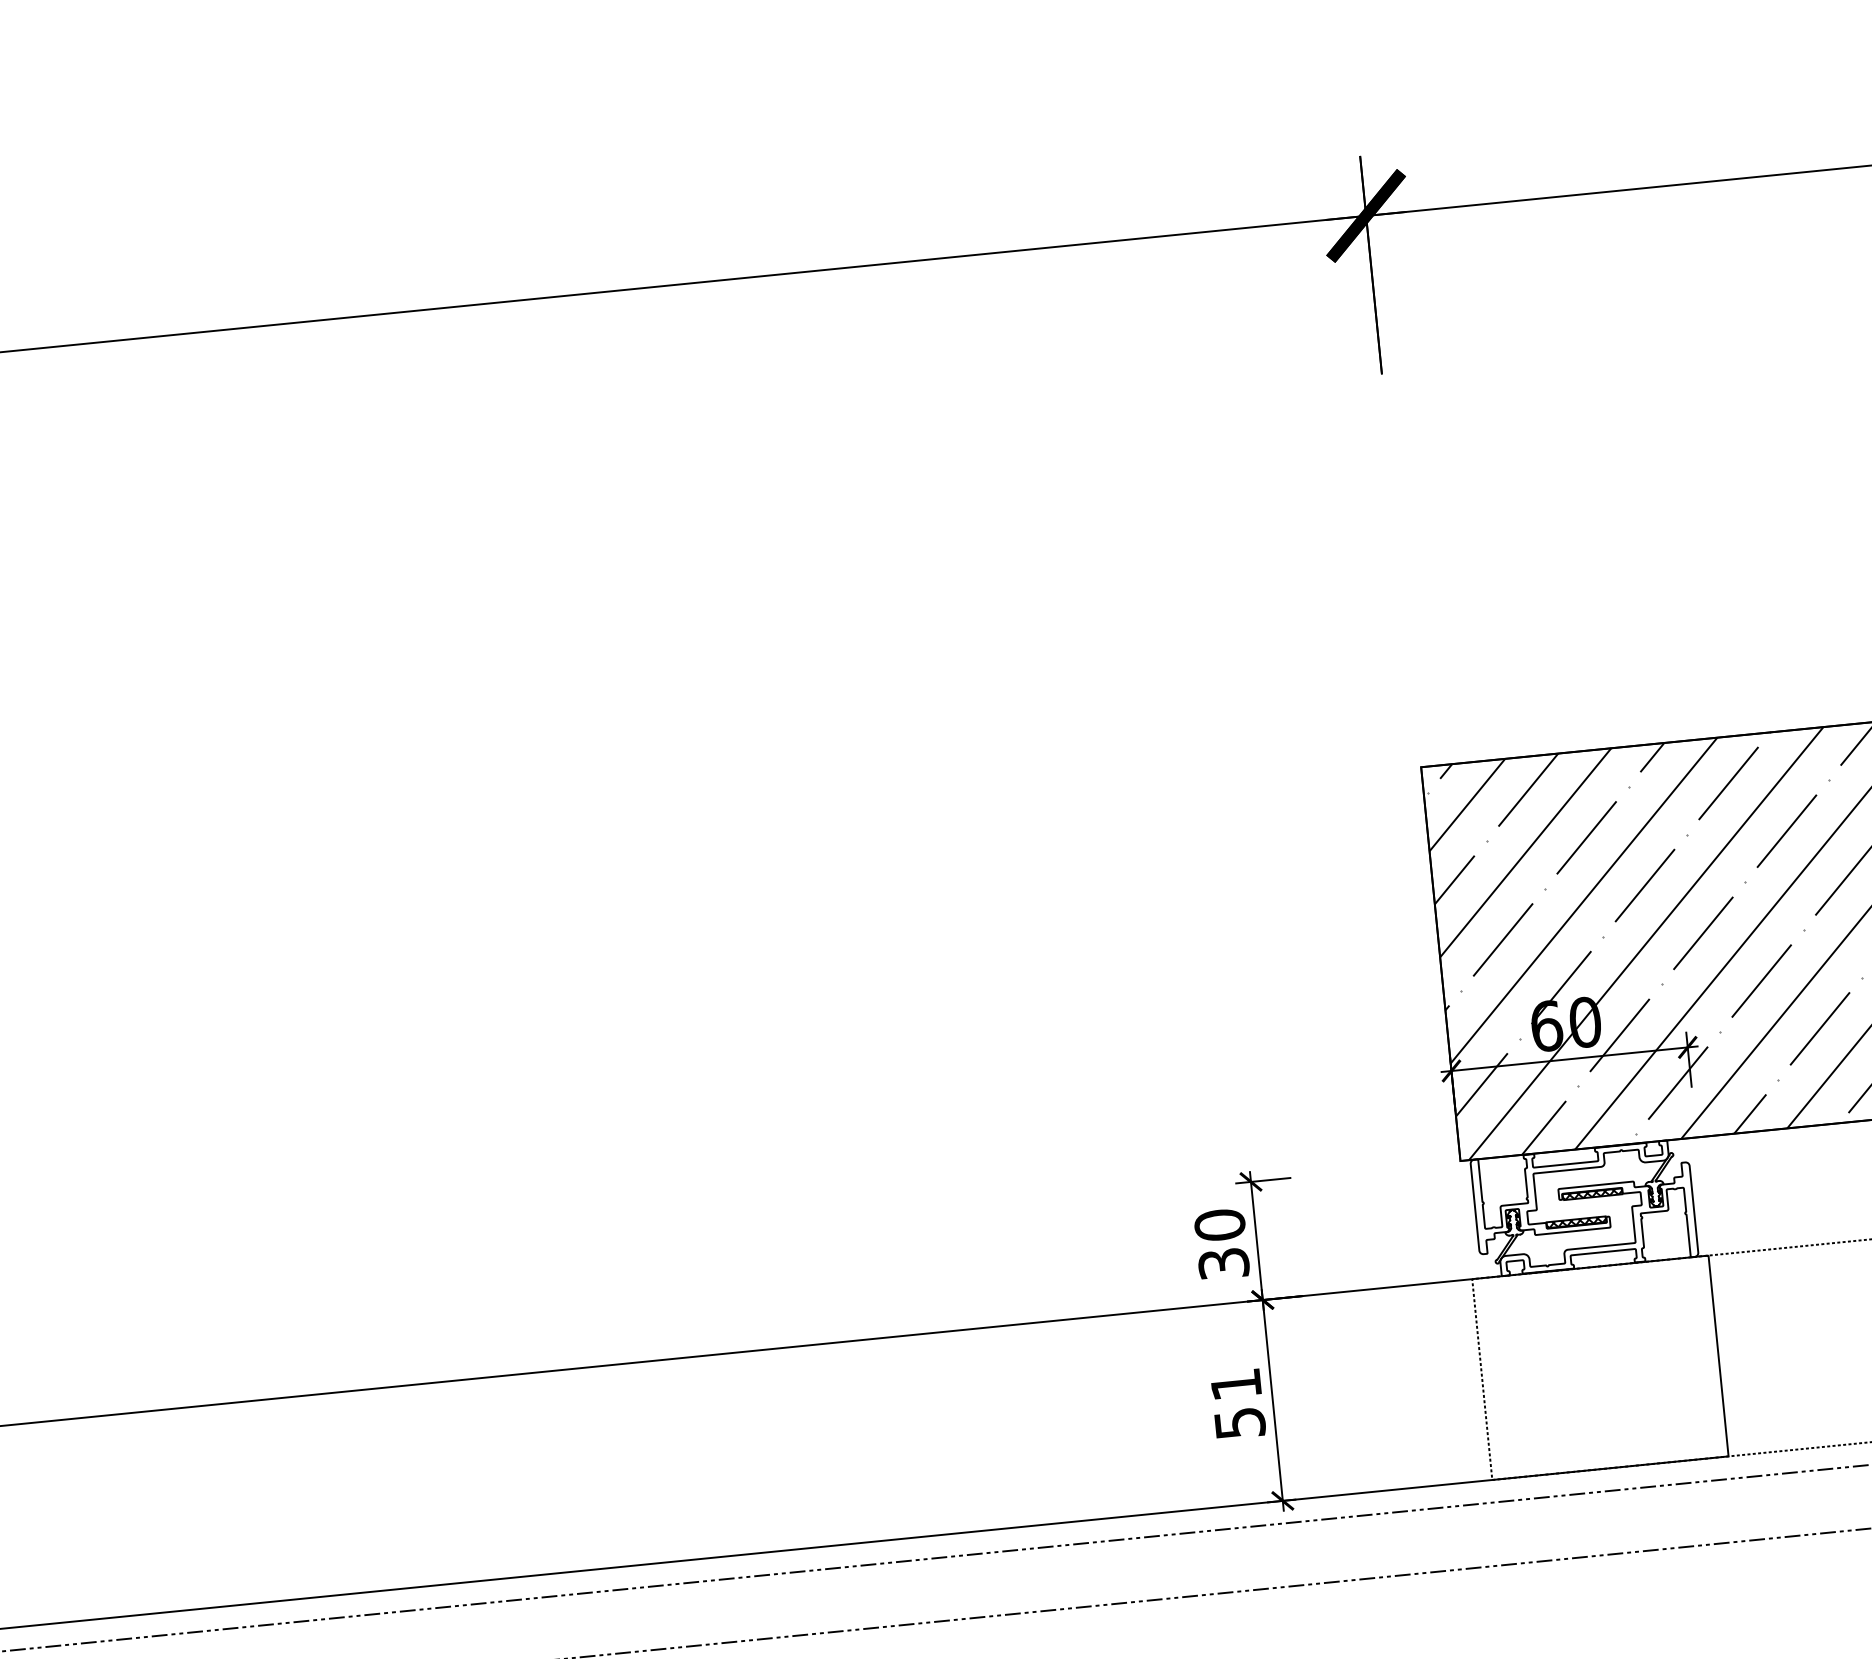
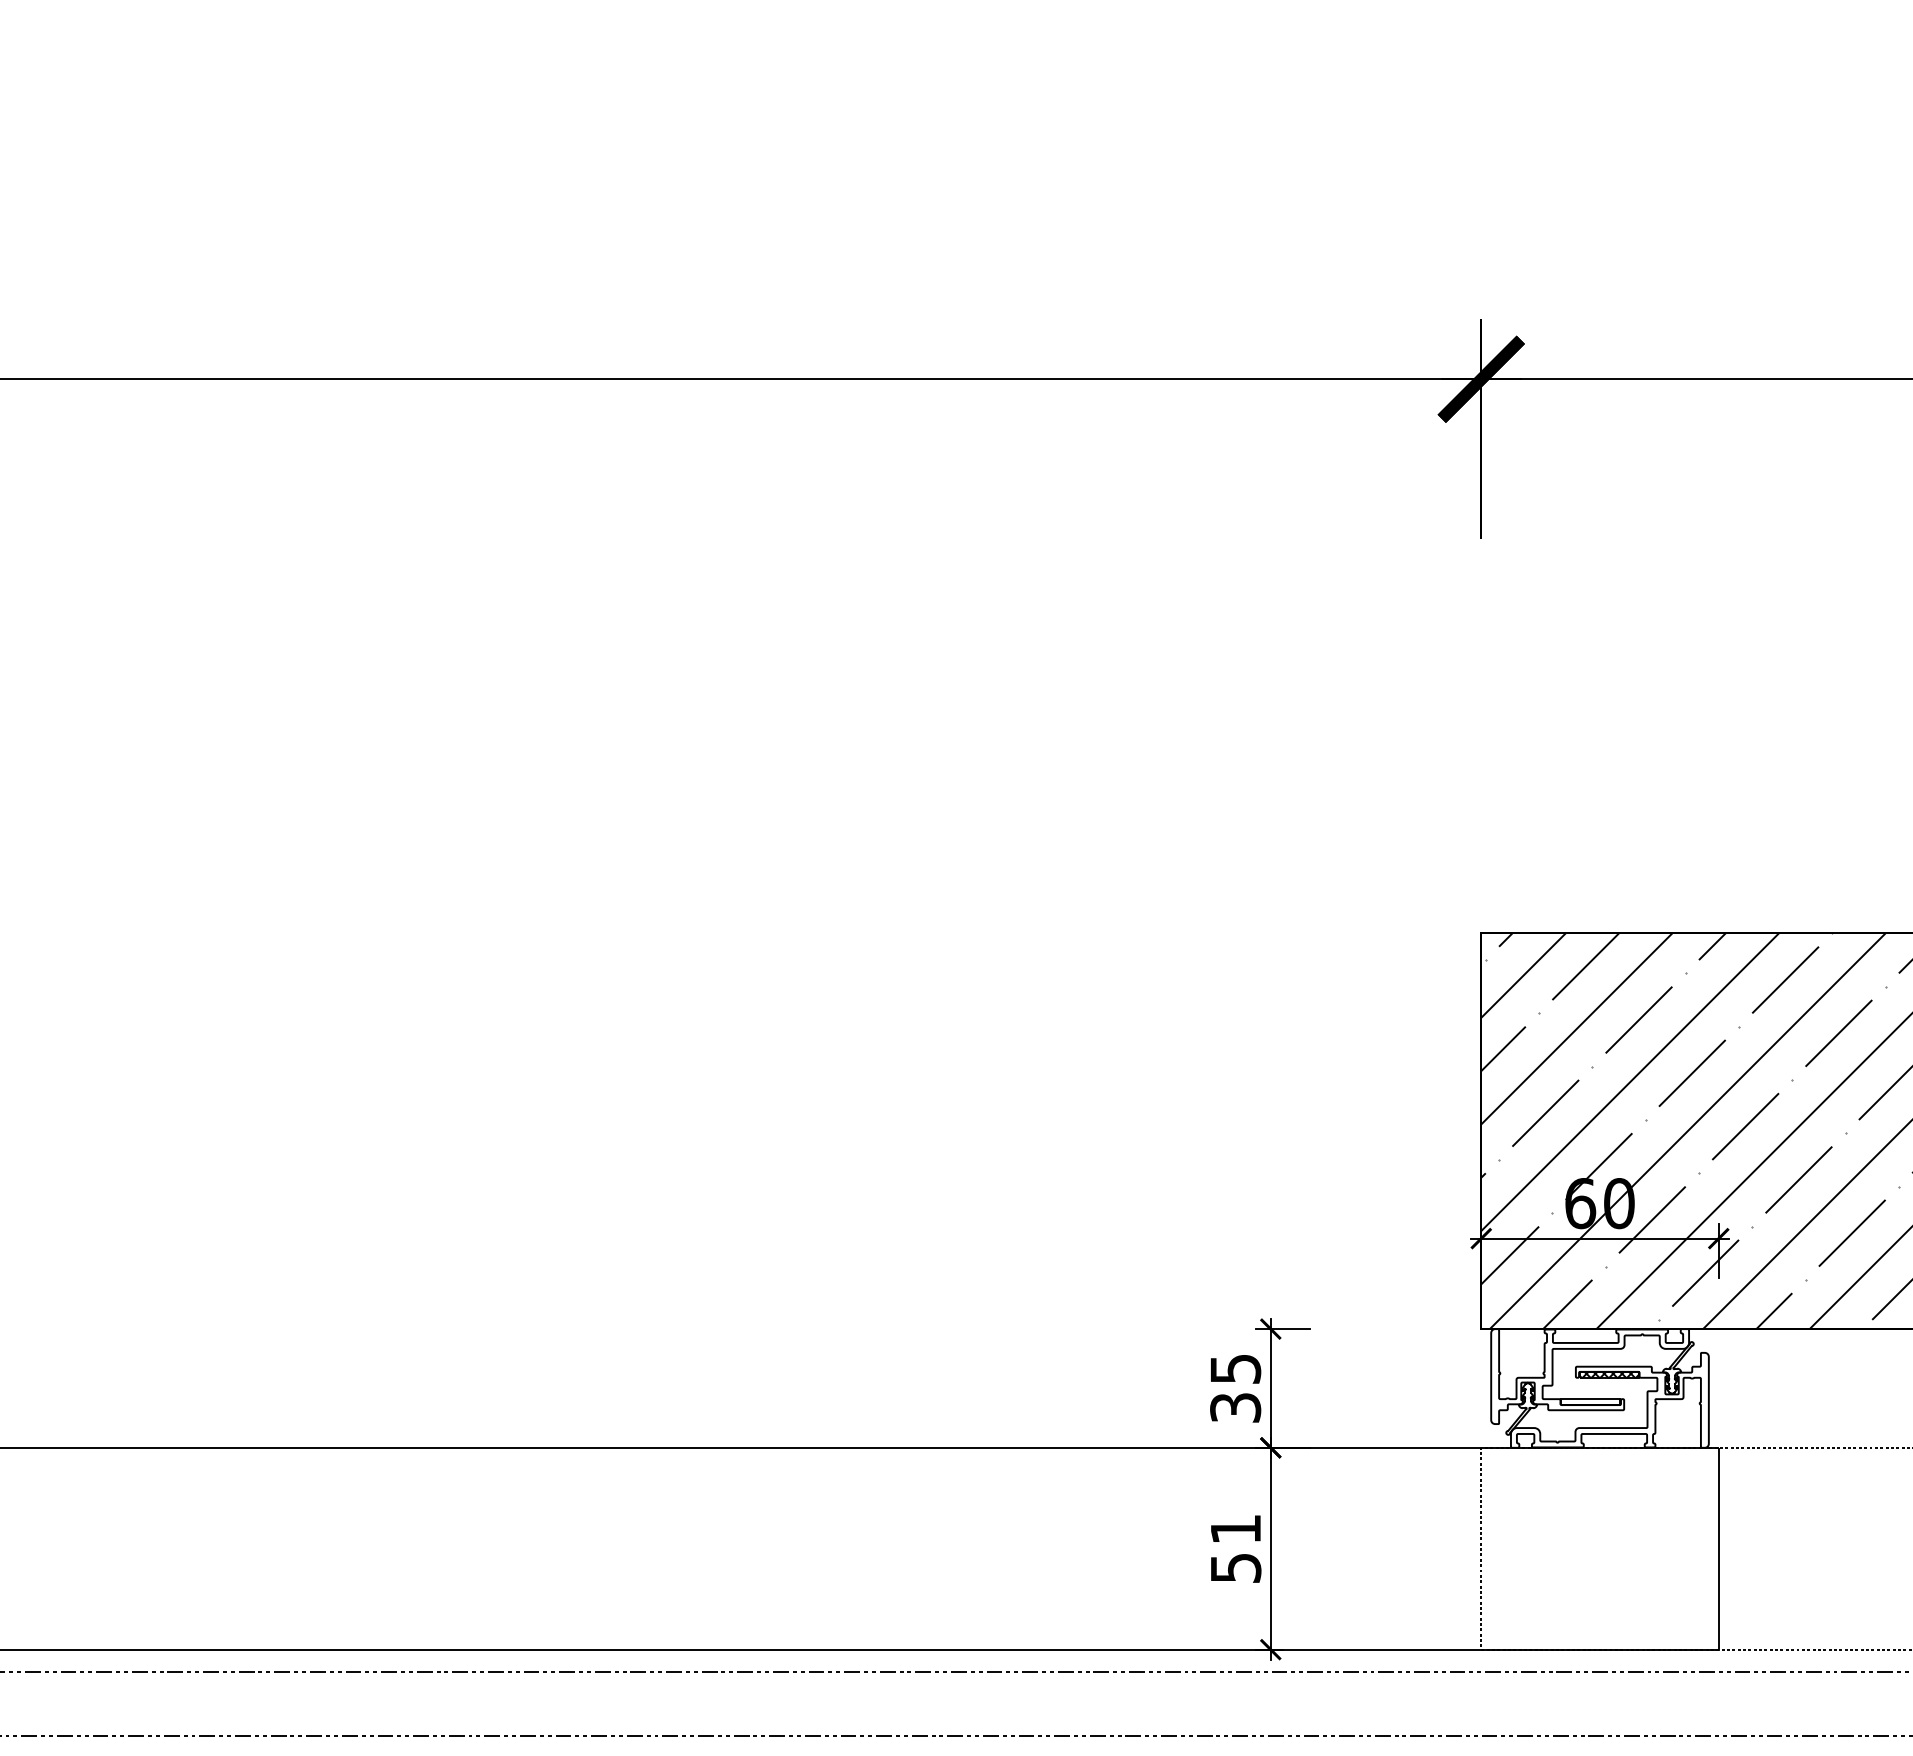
hatch: (1576, 1222) -> (1590, 1401), removed
text: (1219, 1224) -> (1235, 1368), 30 -> 35

